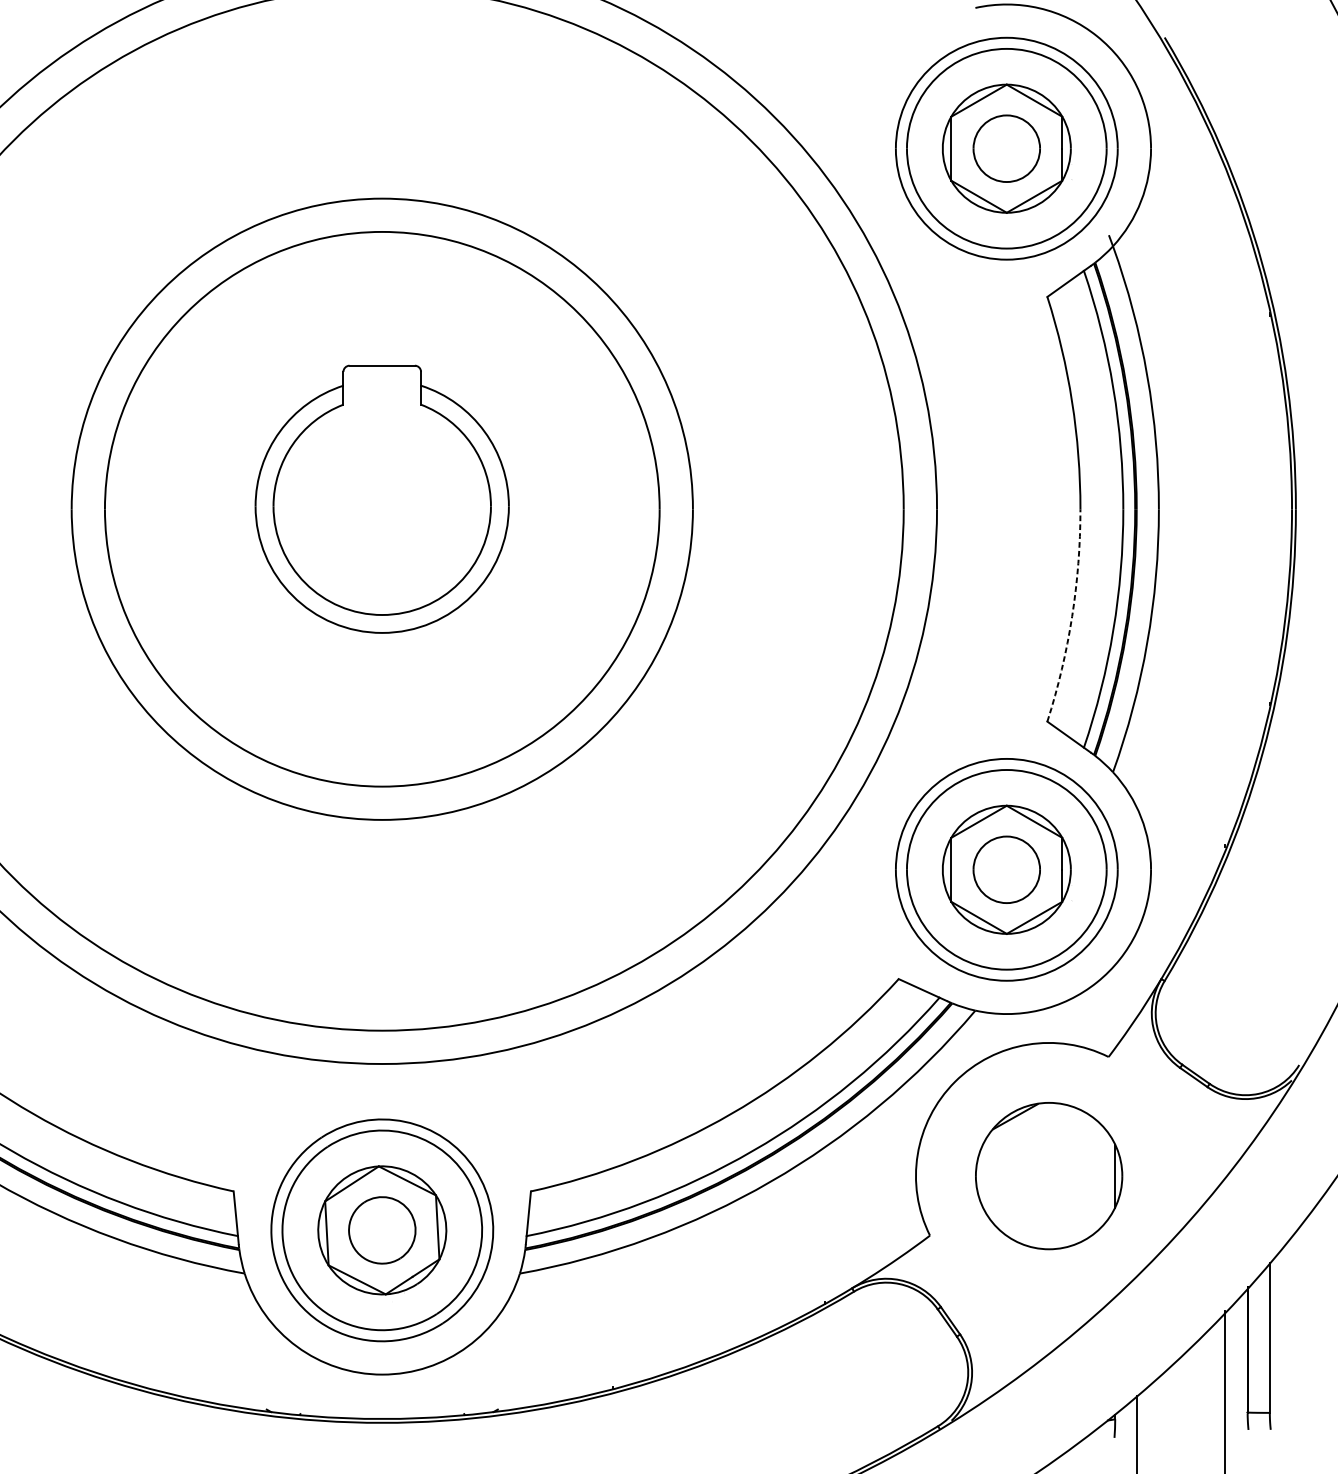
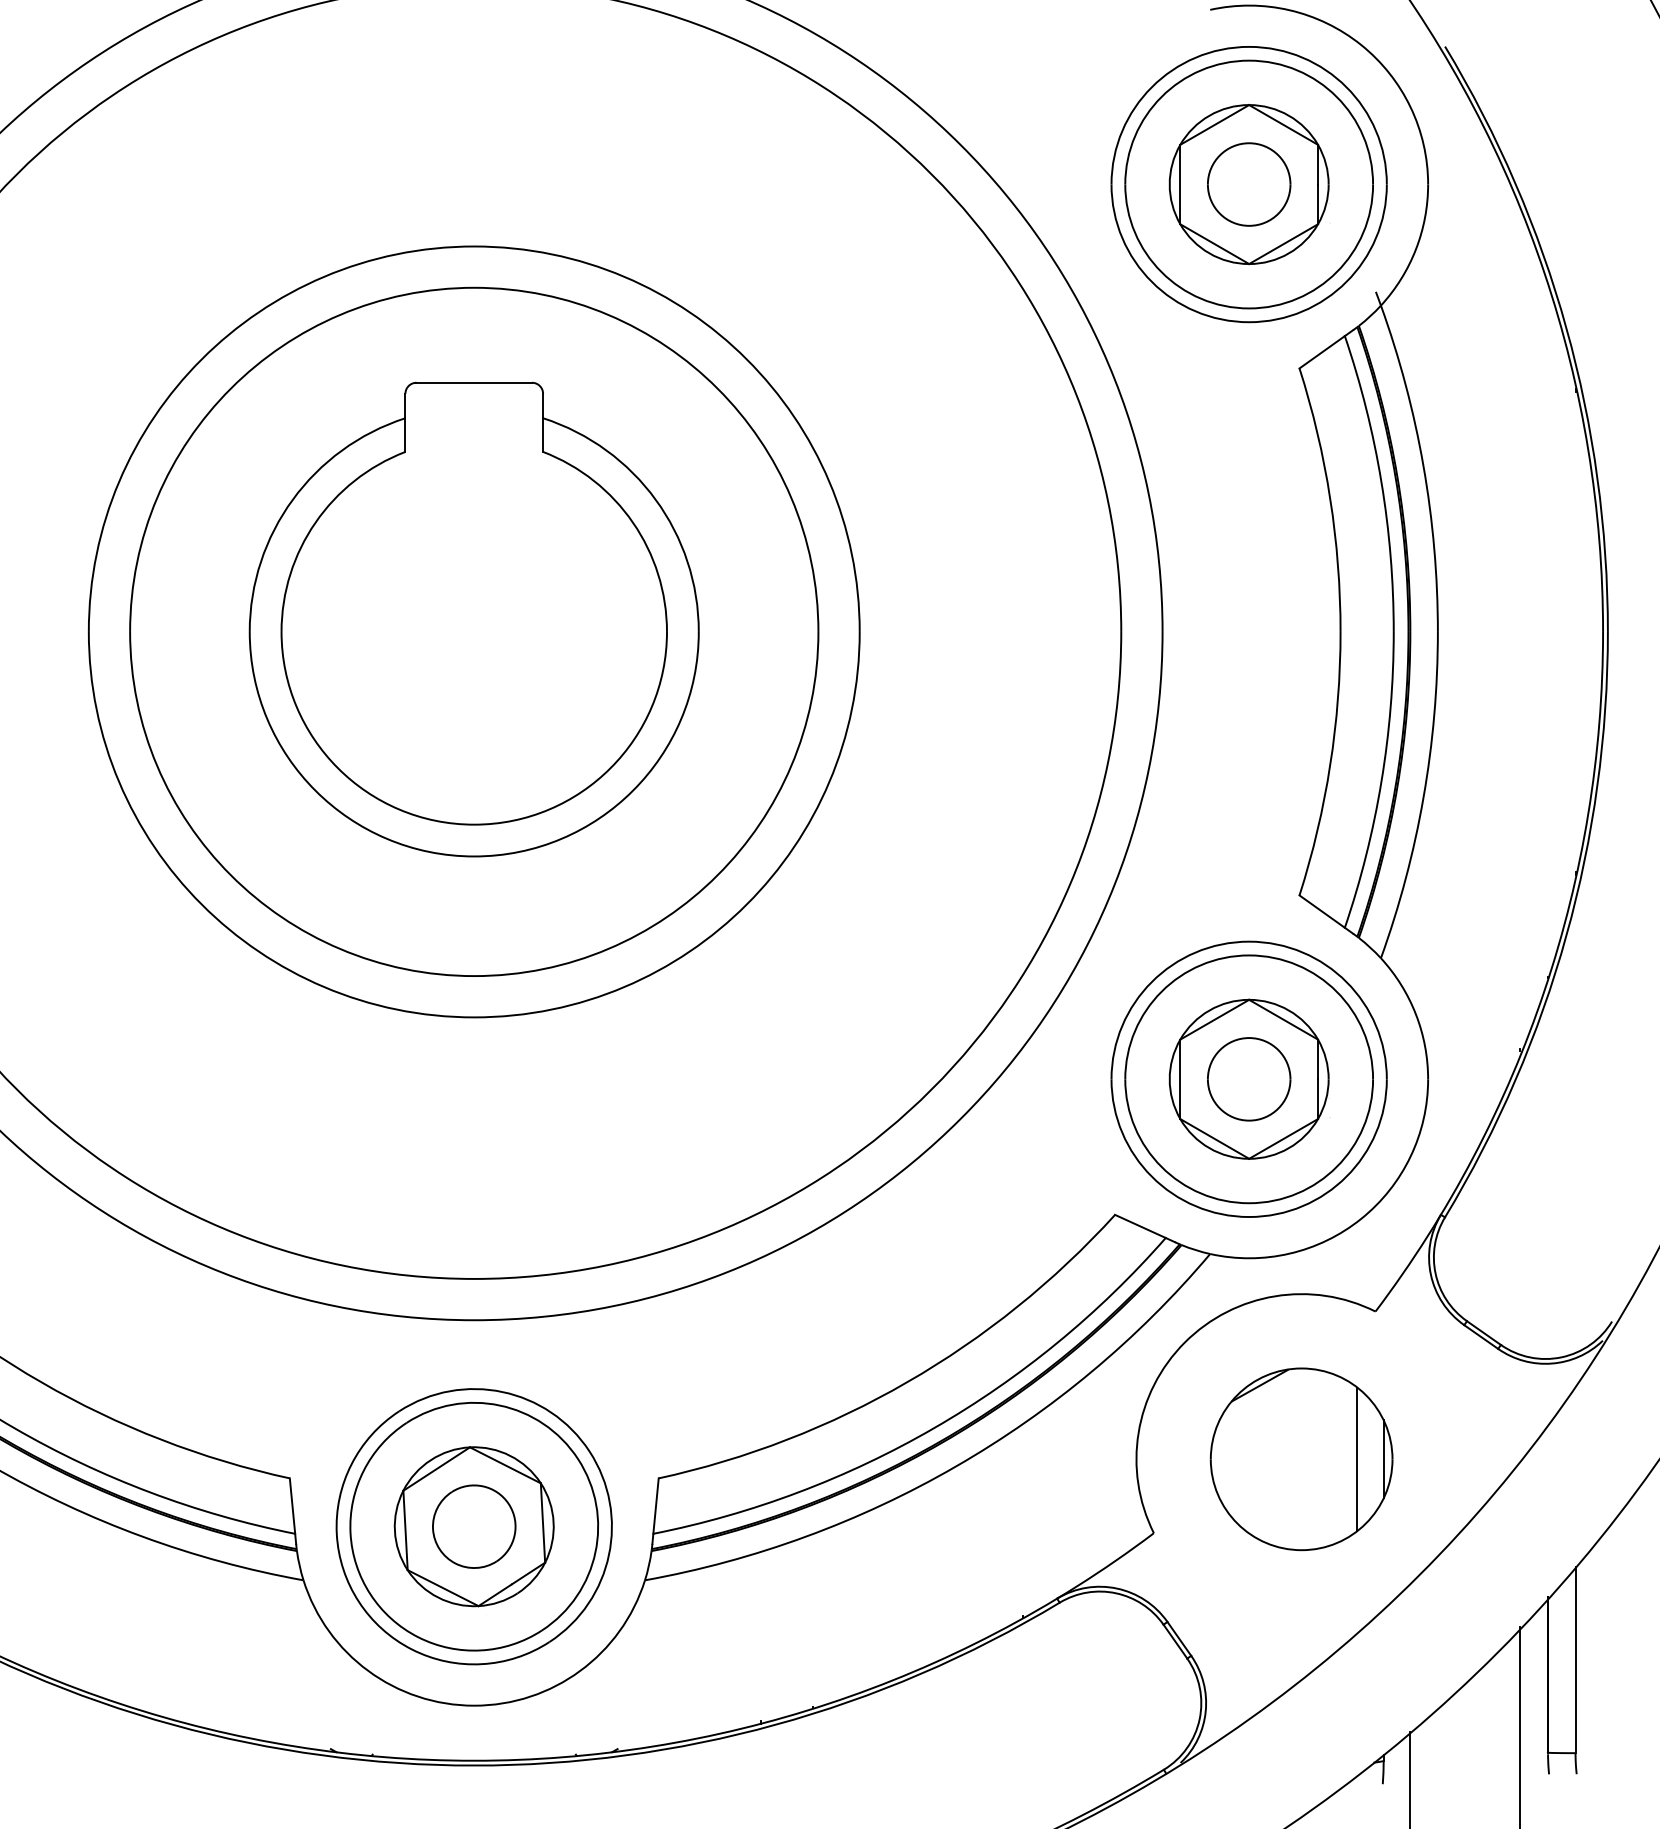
part: (381, 499) -> (473, 619), size x1.43
arc: (1072, 616) -> (1330, 765), dashed -> solid
line: (1094, 1176) -> (1357, 1459), added

